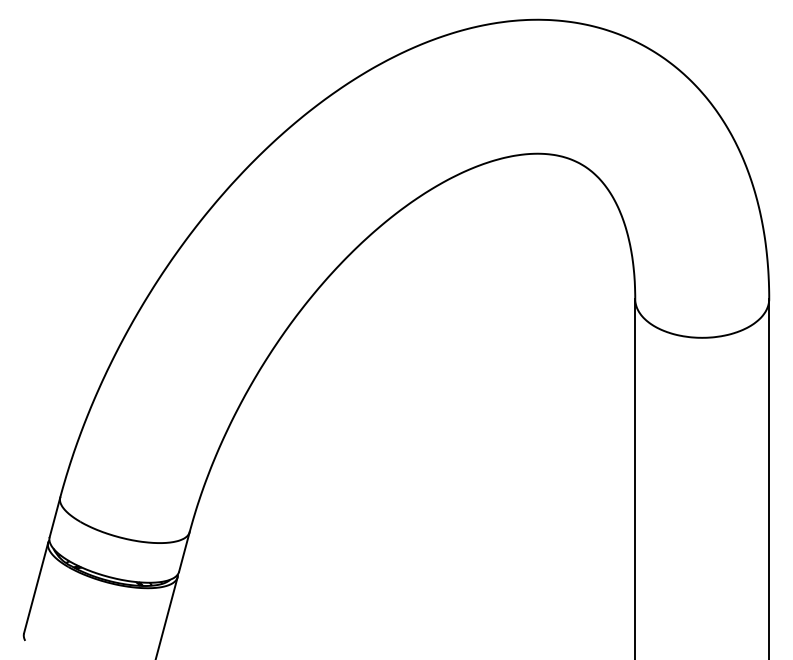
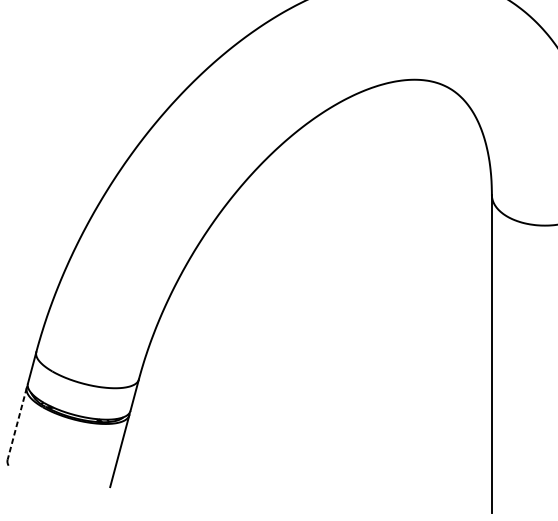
line: (36, 588) -> (17, 424), solid -> dashed

